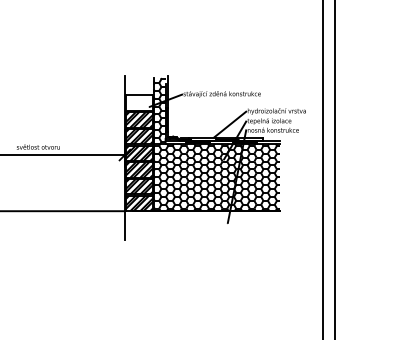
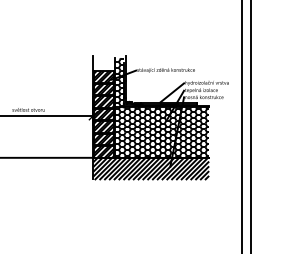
hatch: (139, 102) -> (104, 76), added
hatch: (201, 225) -> (150, 168), added

